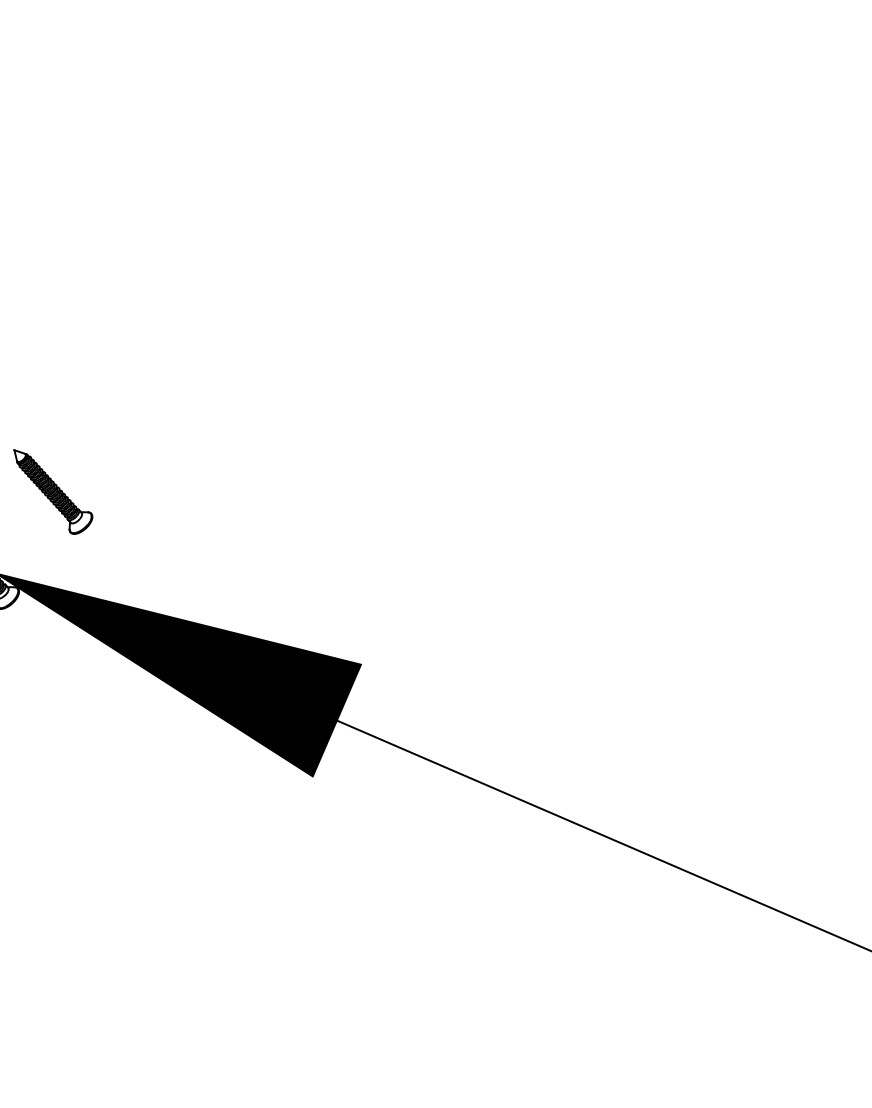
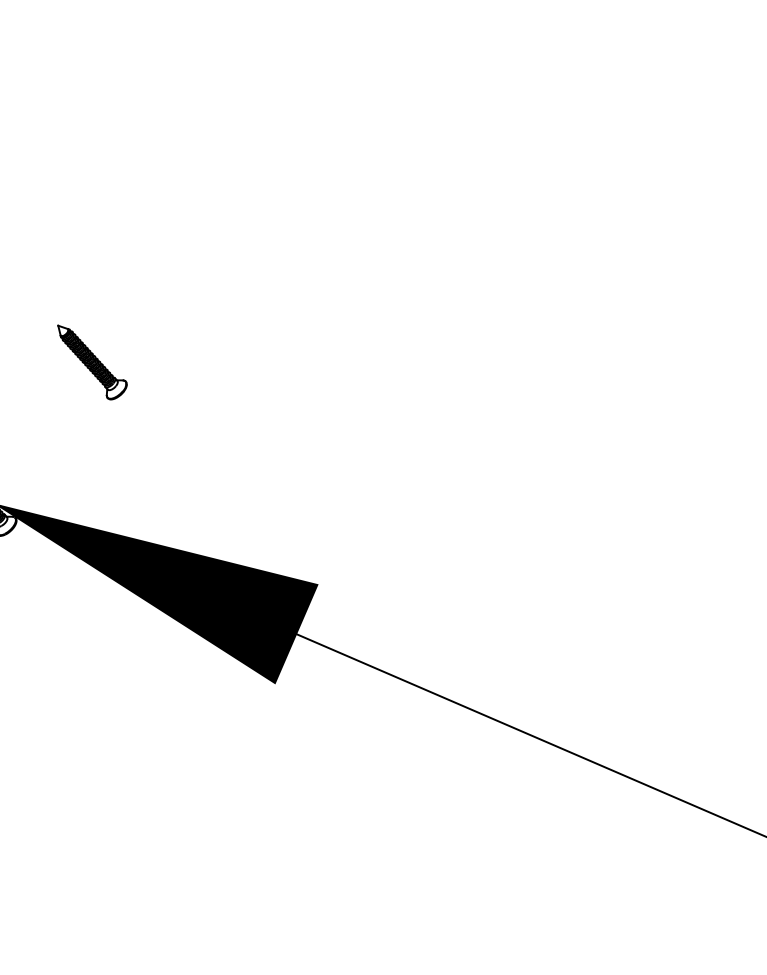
part: (53, 491) -> (92, 362), moved

